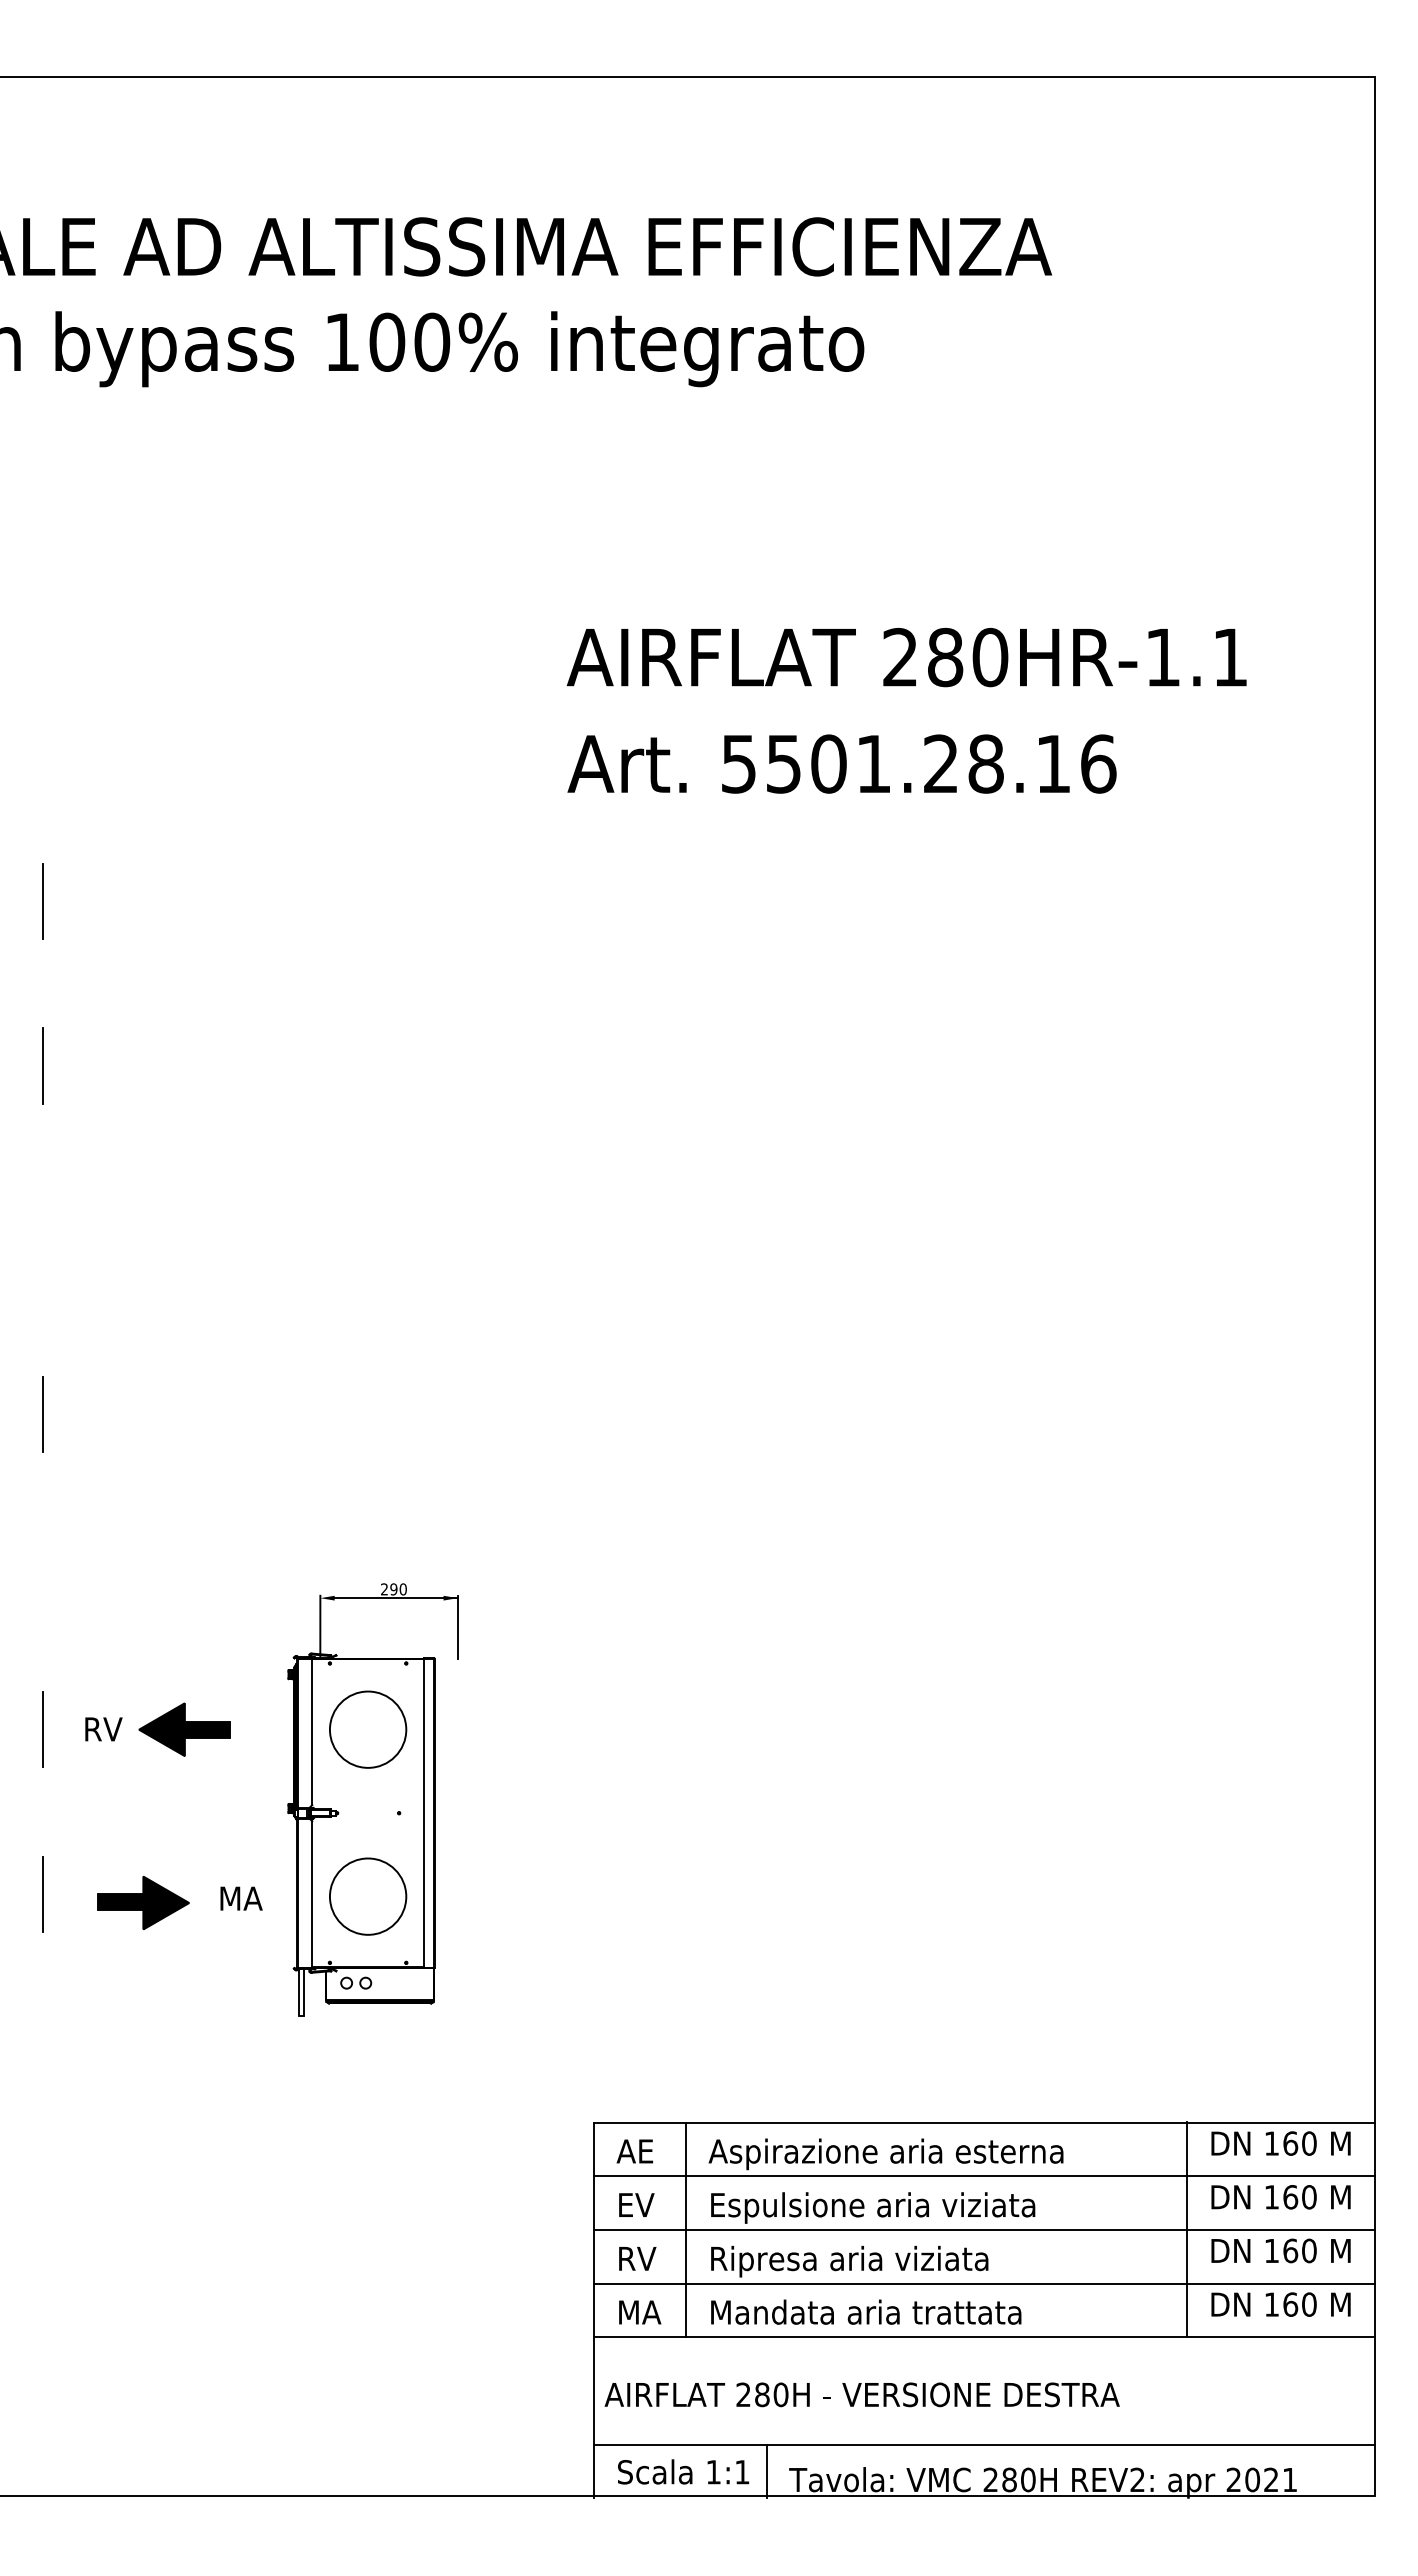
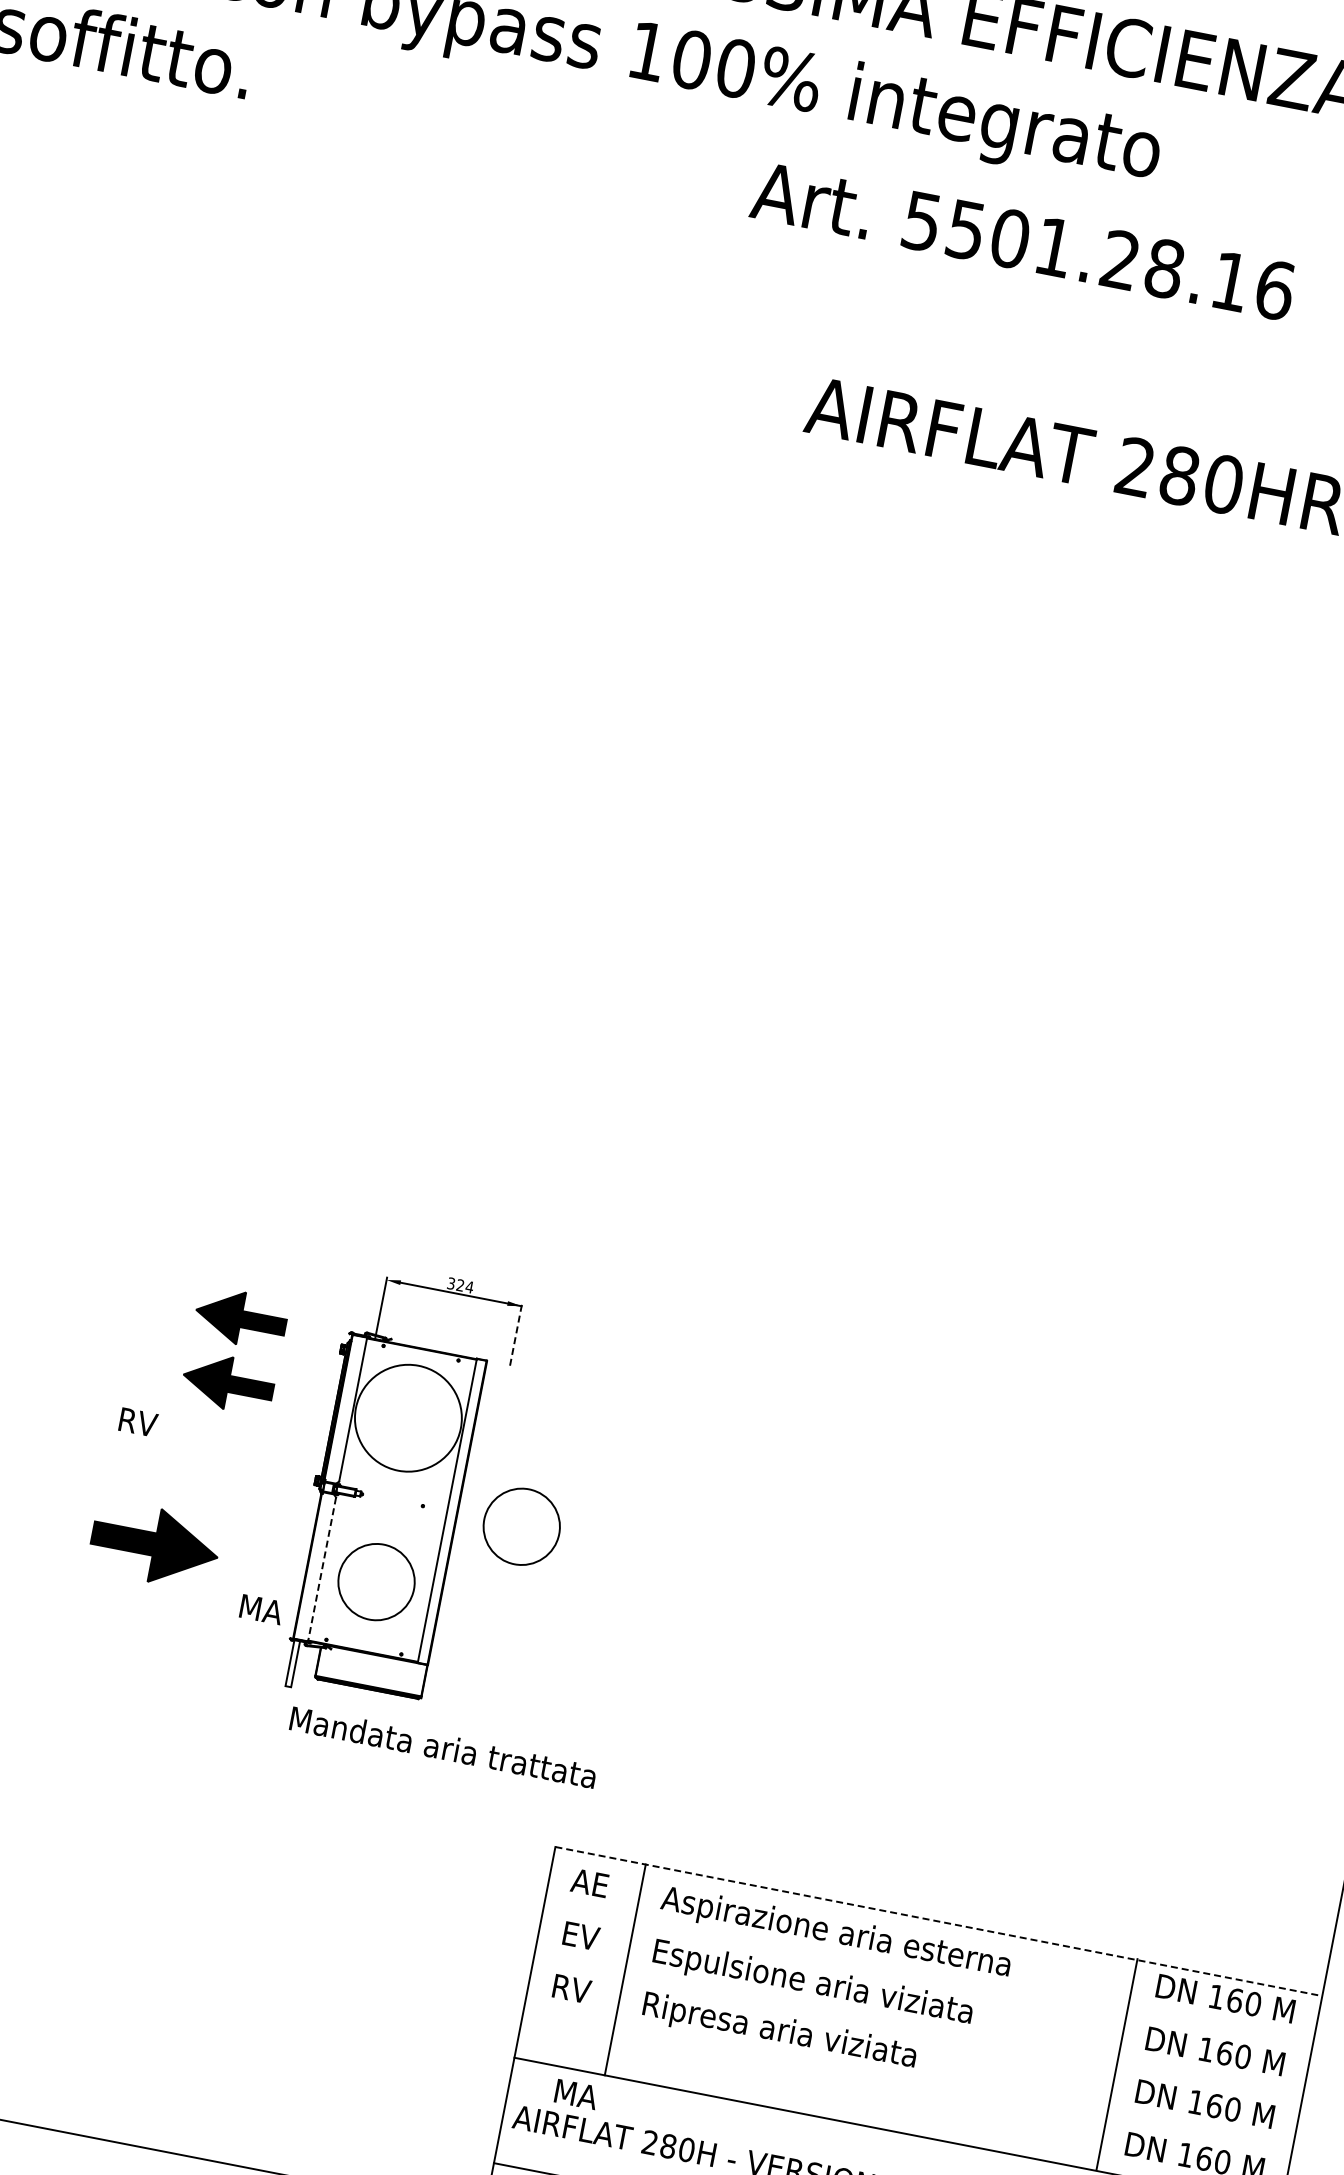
text: (841, 763) -> (1022, 240), moved
line: (42, 901) -> (246, 543), removed
line: (42, 1065) -> (215, 704), removed
line: (42, 1414) -> (148, 1046), removed
text: (394, 1589) -> (461, 1285), 290 -> 324
line: (457, 1626) -> (515, 1333), solid -> dashed
part: (184, 1663) -> (240, 1318), added
line: (42, 1729) -> (88, 1355), removed
text: (103, 1729) -> (138, 1422), moved
circle: (367, 1729) -> (407, 1417), size x1.4
circle: (500, 1814) -> (522, 1526), added
line: (42, 1894) -> (57, 1517), removed
line: (312, 1895) -> (322, 1570), solid -> dashed
text: (241, 1898) -> (261, 1609), moved
part: (143, 1902) -> (154, 1544), size x1.4
part: (356, 1982) -> (348, 1664), removed
line: (984, 2122) -> (938, 1921), solid -> dashed
line: (984, 2176) -> (928, 1974), removed
line: (984, 2229) -> (918, 2026), removed
line: (984, 2283) -> (907, 2079), removed
text: (866, 2311) -> (443, 1746), moved
text: (640, 2312) -> (576, 2094), moved

